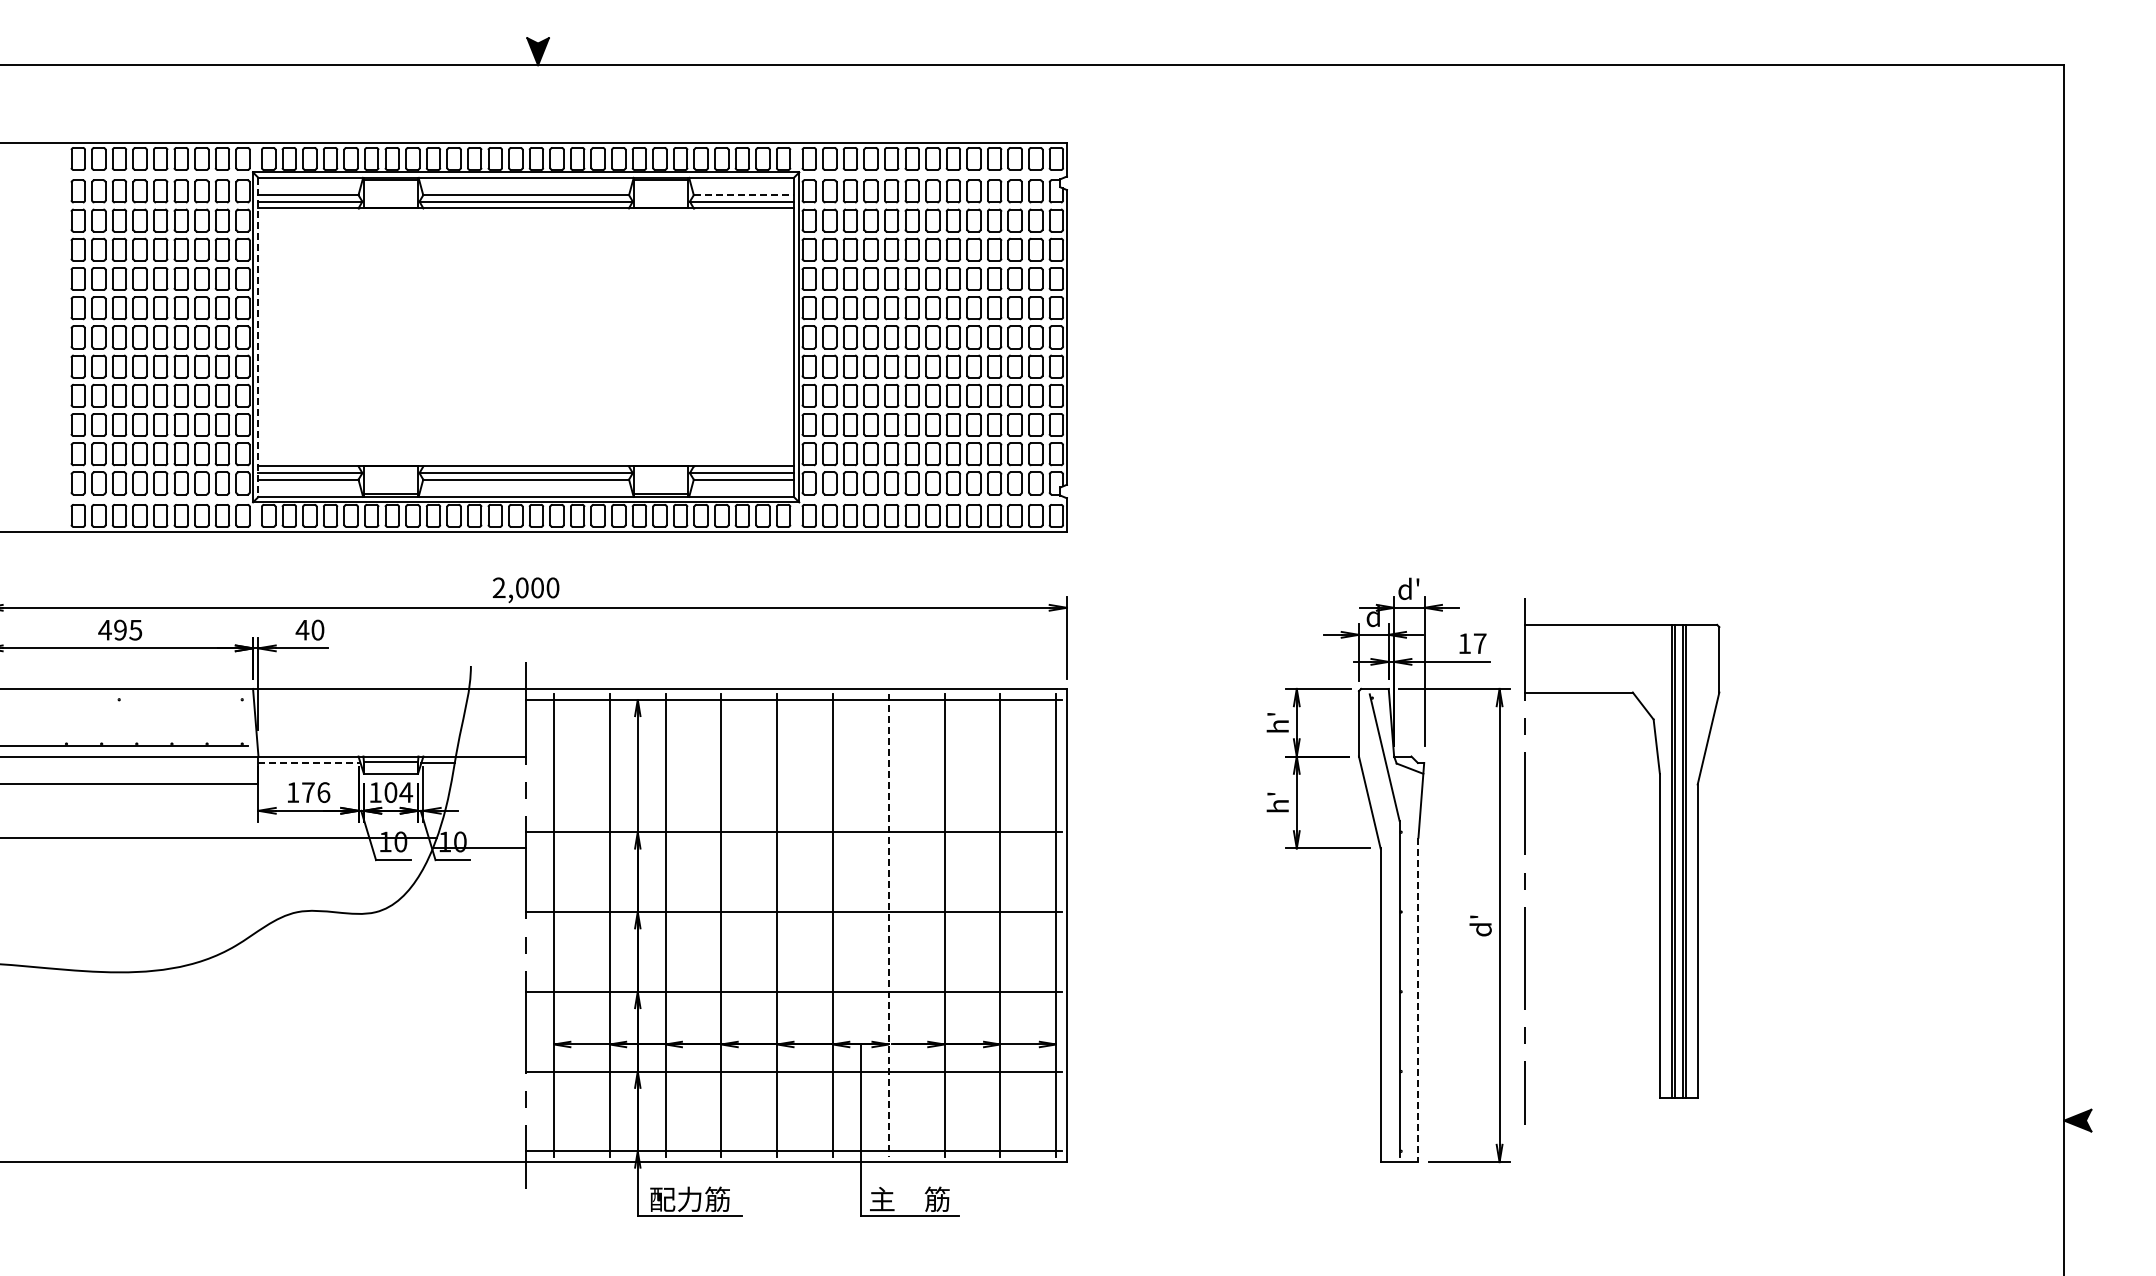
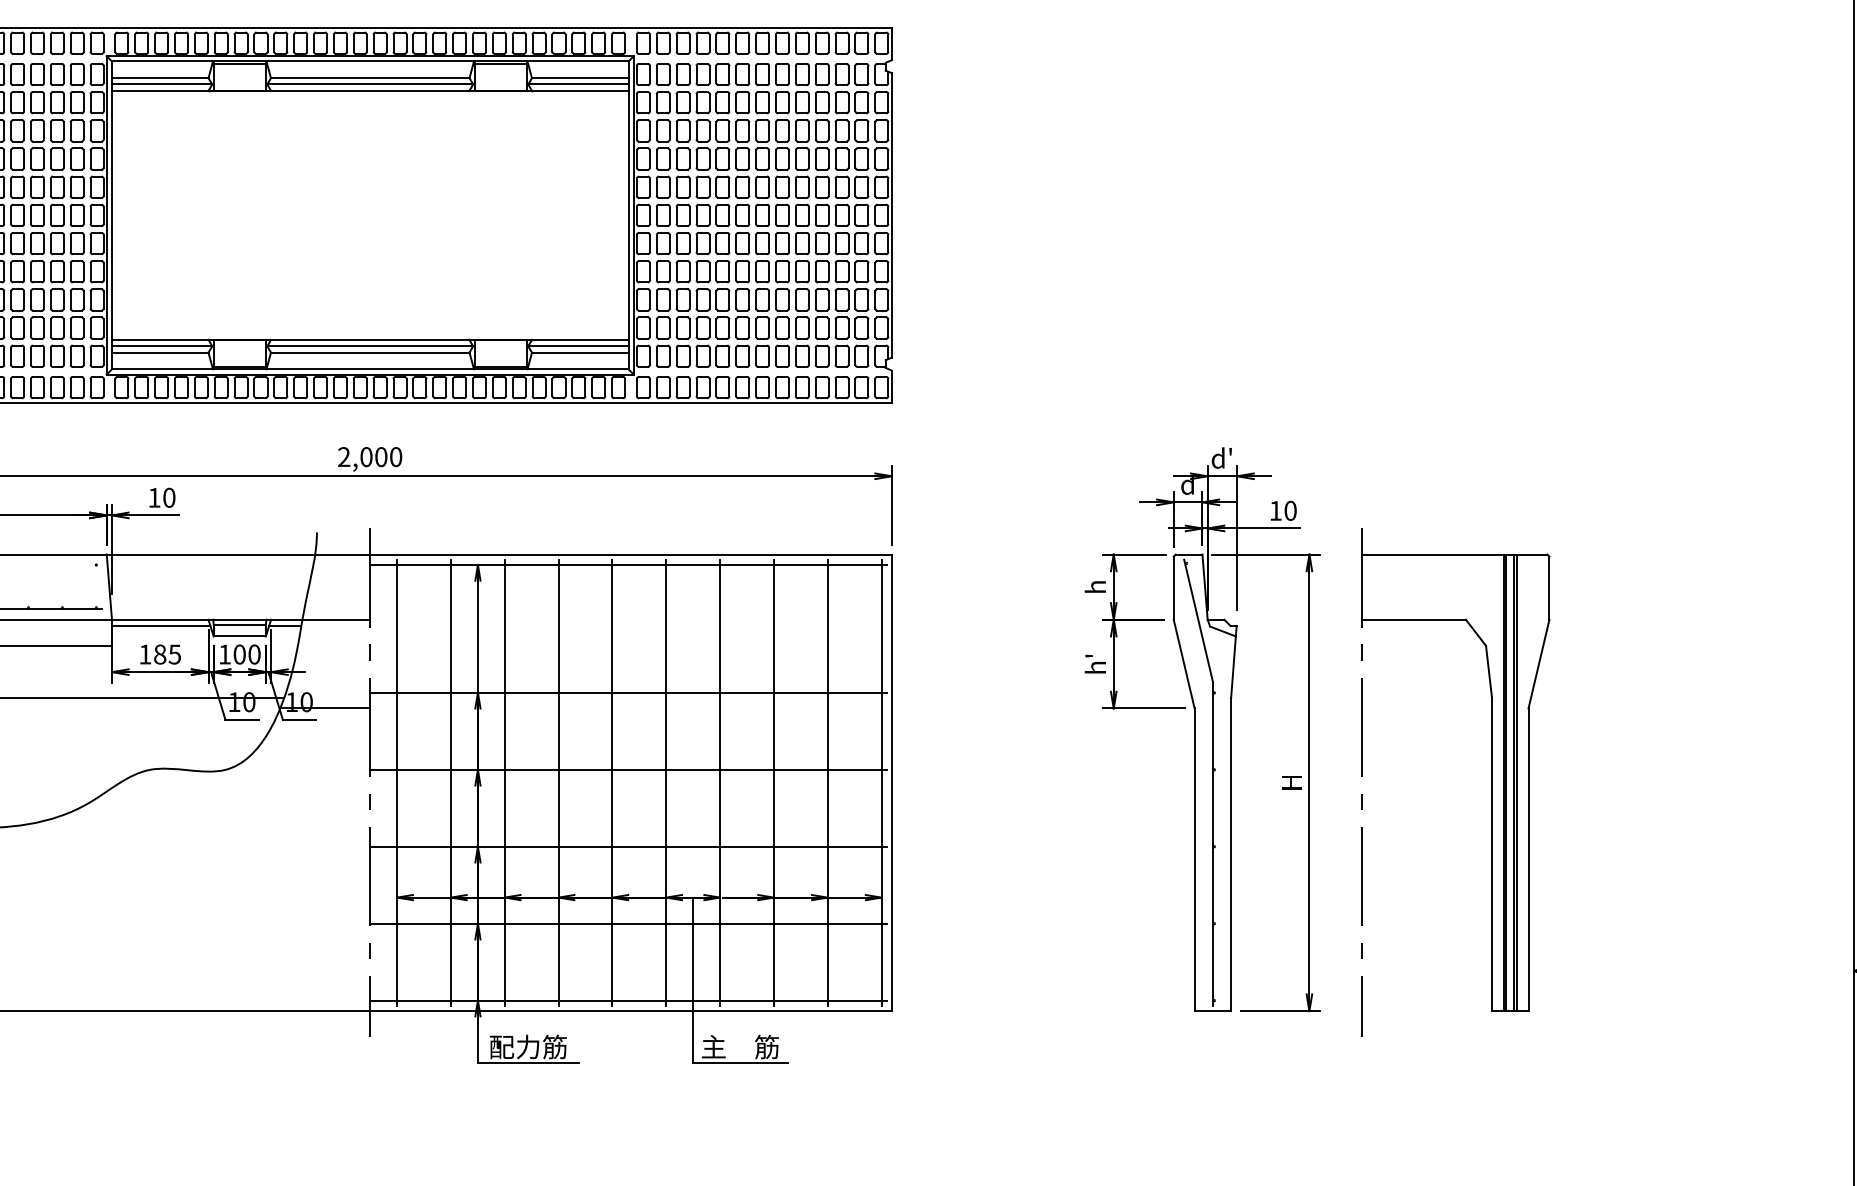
line: (744, 195) -> (580, 78), dashed -> solid
line: (258, 337) -> (112, 215), dashed -> solid
text: (302, 630) -> (154, 498), 40 -> 10
text: (1480, 643) -> (1290, 510), 17 -> 10
text: (1277, 722) -> (1095, 586), h' -> h
line: (310, 763) -> (162, 626), dashed -> solid
text: (316, 792) -> (167, 654), 176 -> 185
text: (406, 792) -> (254, 654), 104 -> 100
part: (1659, 861) -> (1491, 782), moved
text: (1480, 925) -> (1290, 782), d' -> H
line: (888, 926) -> (719, 783), dashed -> solid
line: (1418, 1000) -> (1231, 855), dashed -> solid

